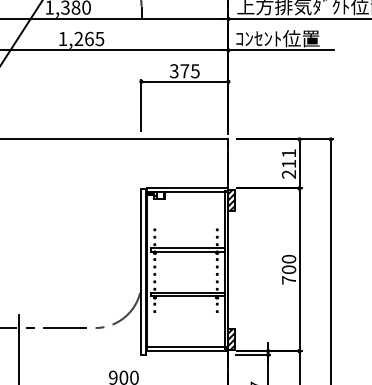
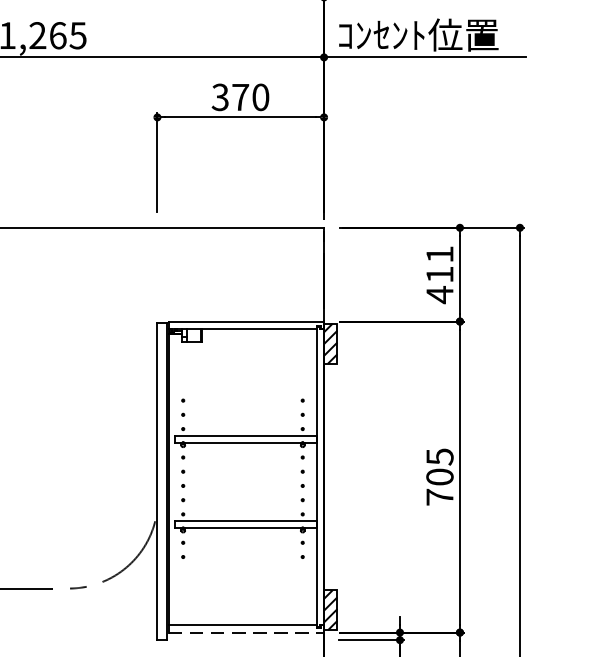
text: (195, 71) -> (261, 97), 375 -> 370
text: (288, 174) -> (438, 294), 211 -> 411
text: (288, 258) -> (438, 455), 700 -> 705
line: (187, 351) -> (245, 633), solid -> dashed

